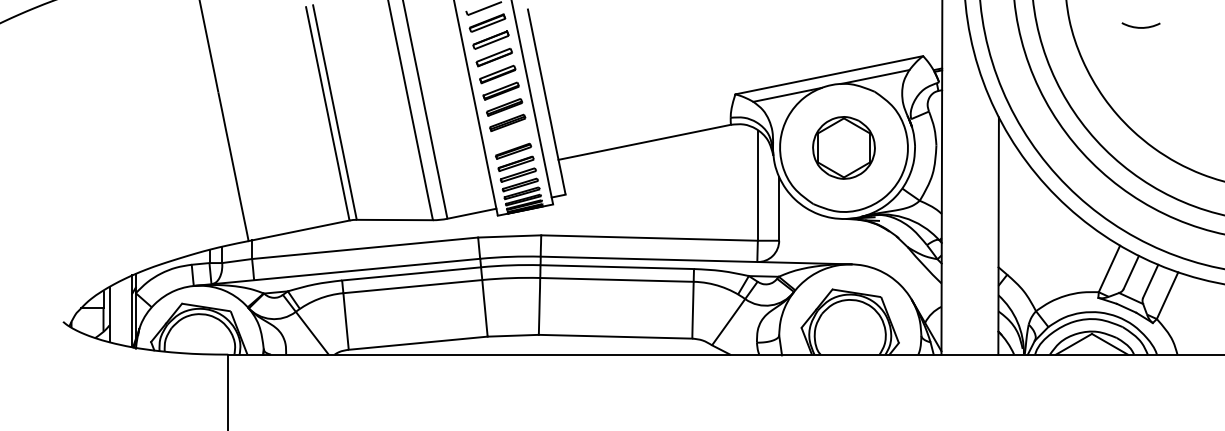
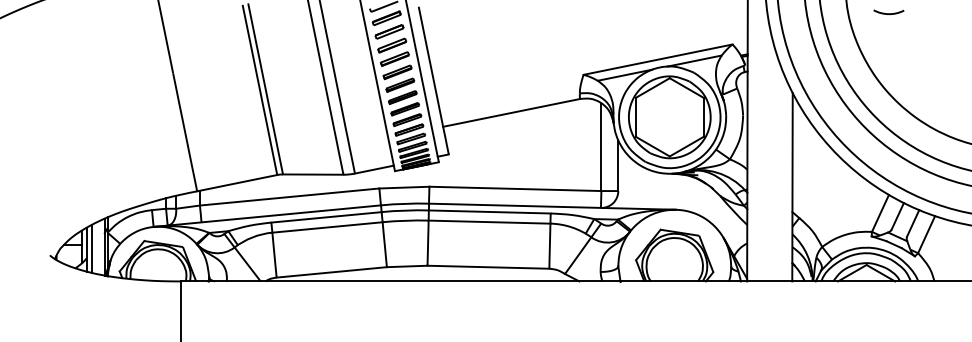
arc: (1140, 27) -> (888, 13), moved
part: (510, 137) -> (405, 109), added
part: (843, 147) -> (669, 117), size x1.67
line: (116, 313) -> (92, 248), added

